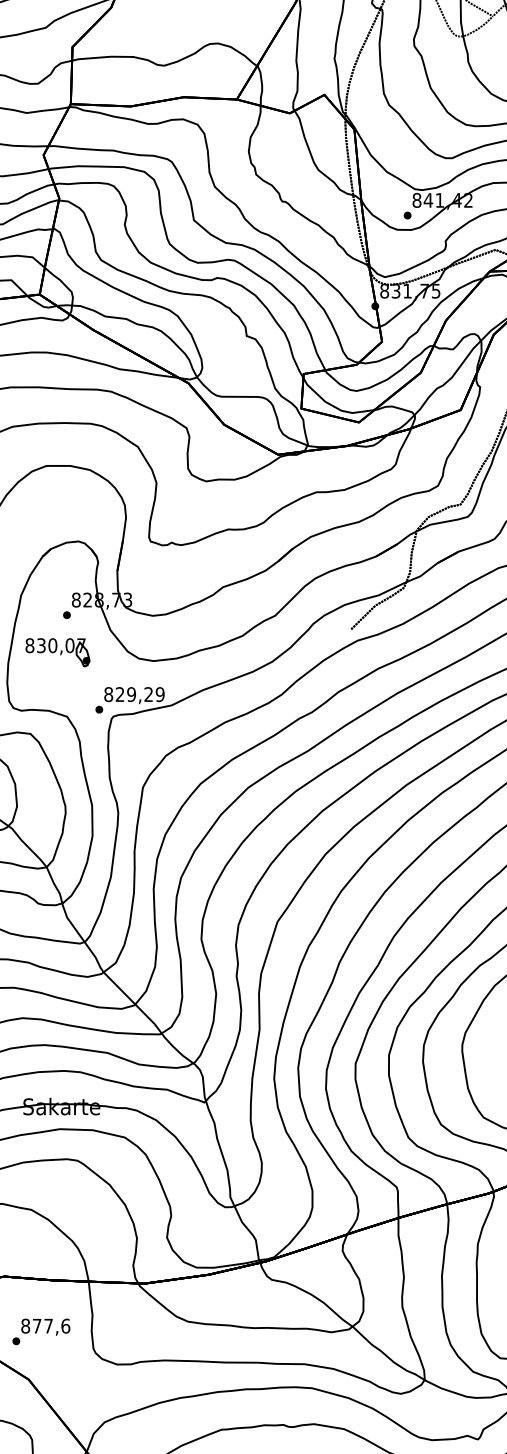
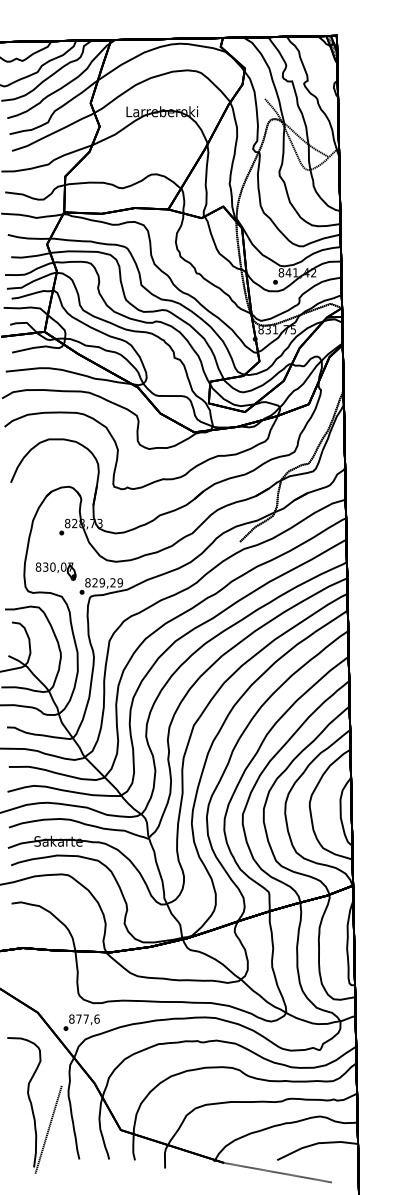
part: (56, 652) -> (55, 571), moved
text: (41, 1331) -> (81, 1022), moved

